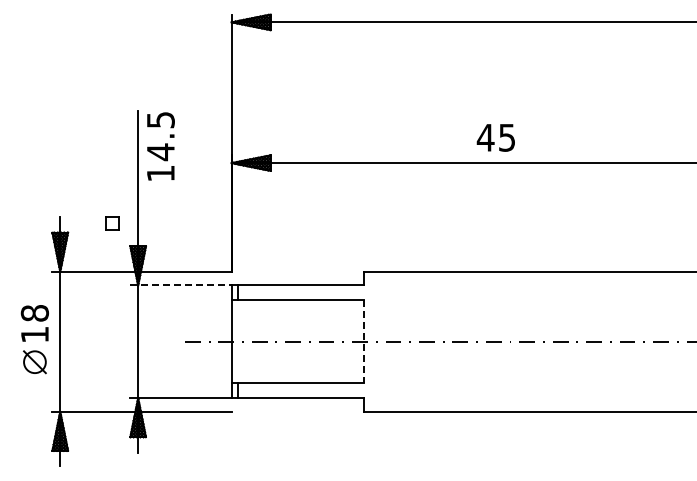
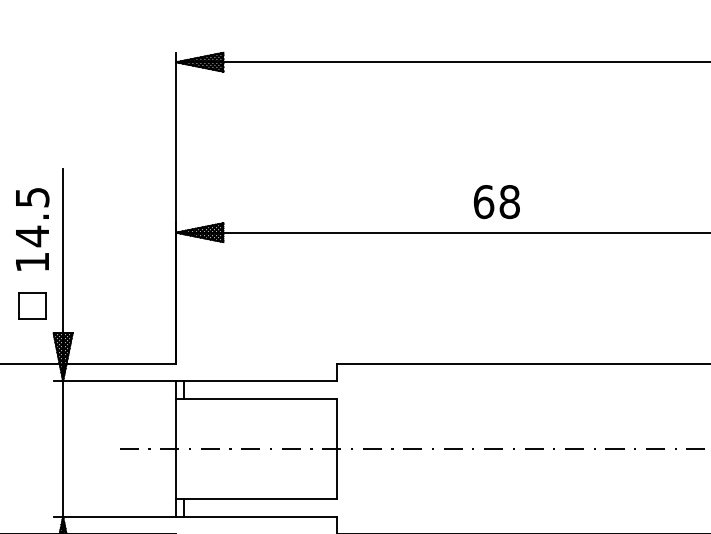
text: (495, 137) -> (495, 201), 45 -> 68
text: (160, 146) -> (32, 229), moved
part: (112, 223) -> (32, 305), size x1.67
line: (181, 285) -> (115, 380), dashed -> solid
line: (364, 341) -> (337, 448), dashed -> solid

